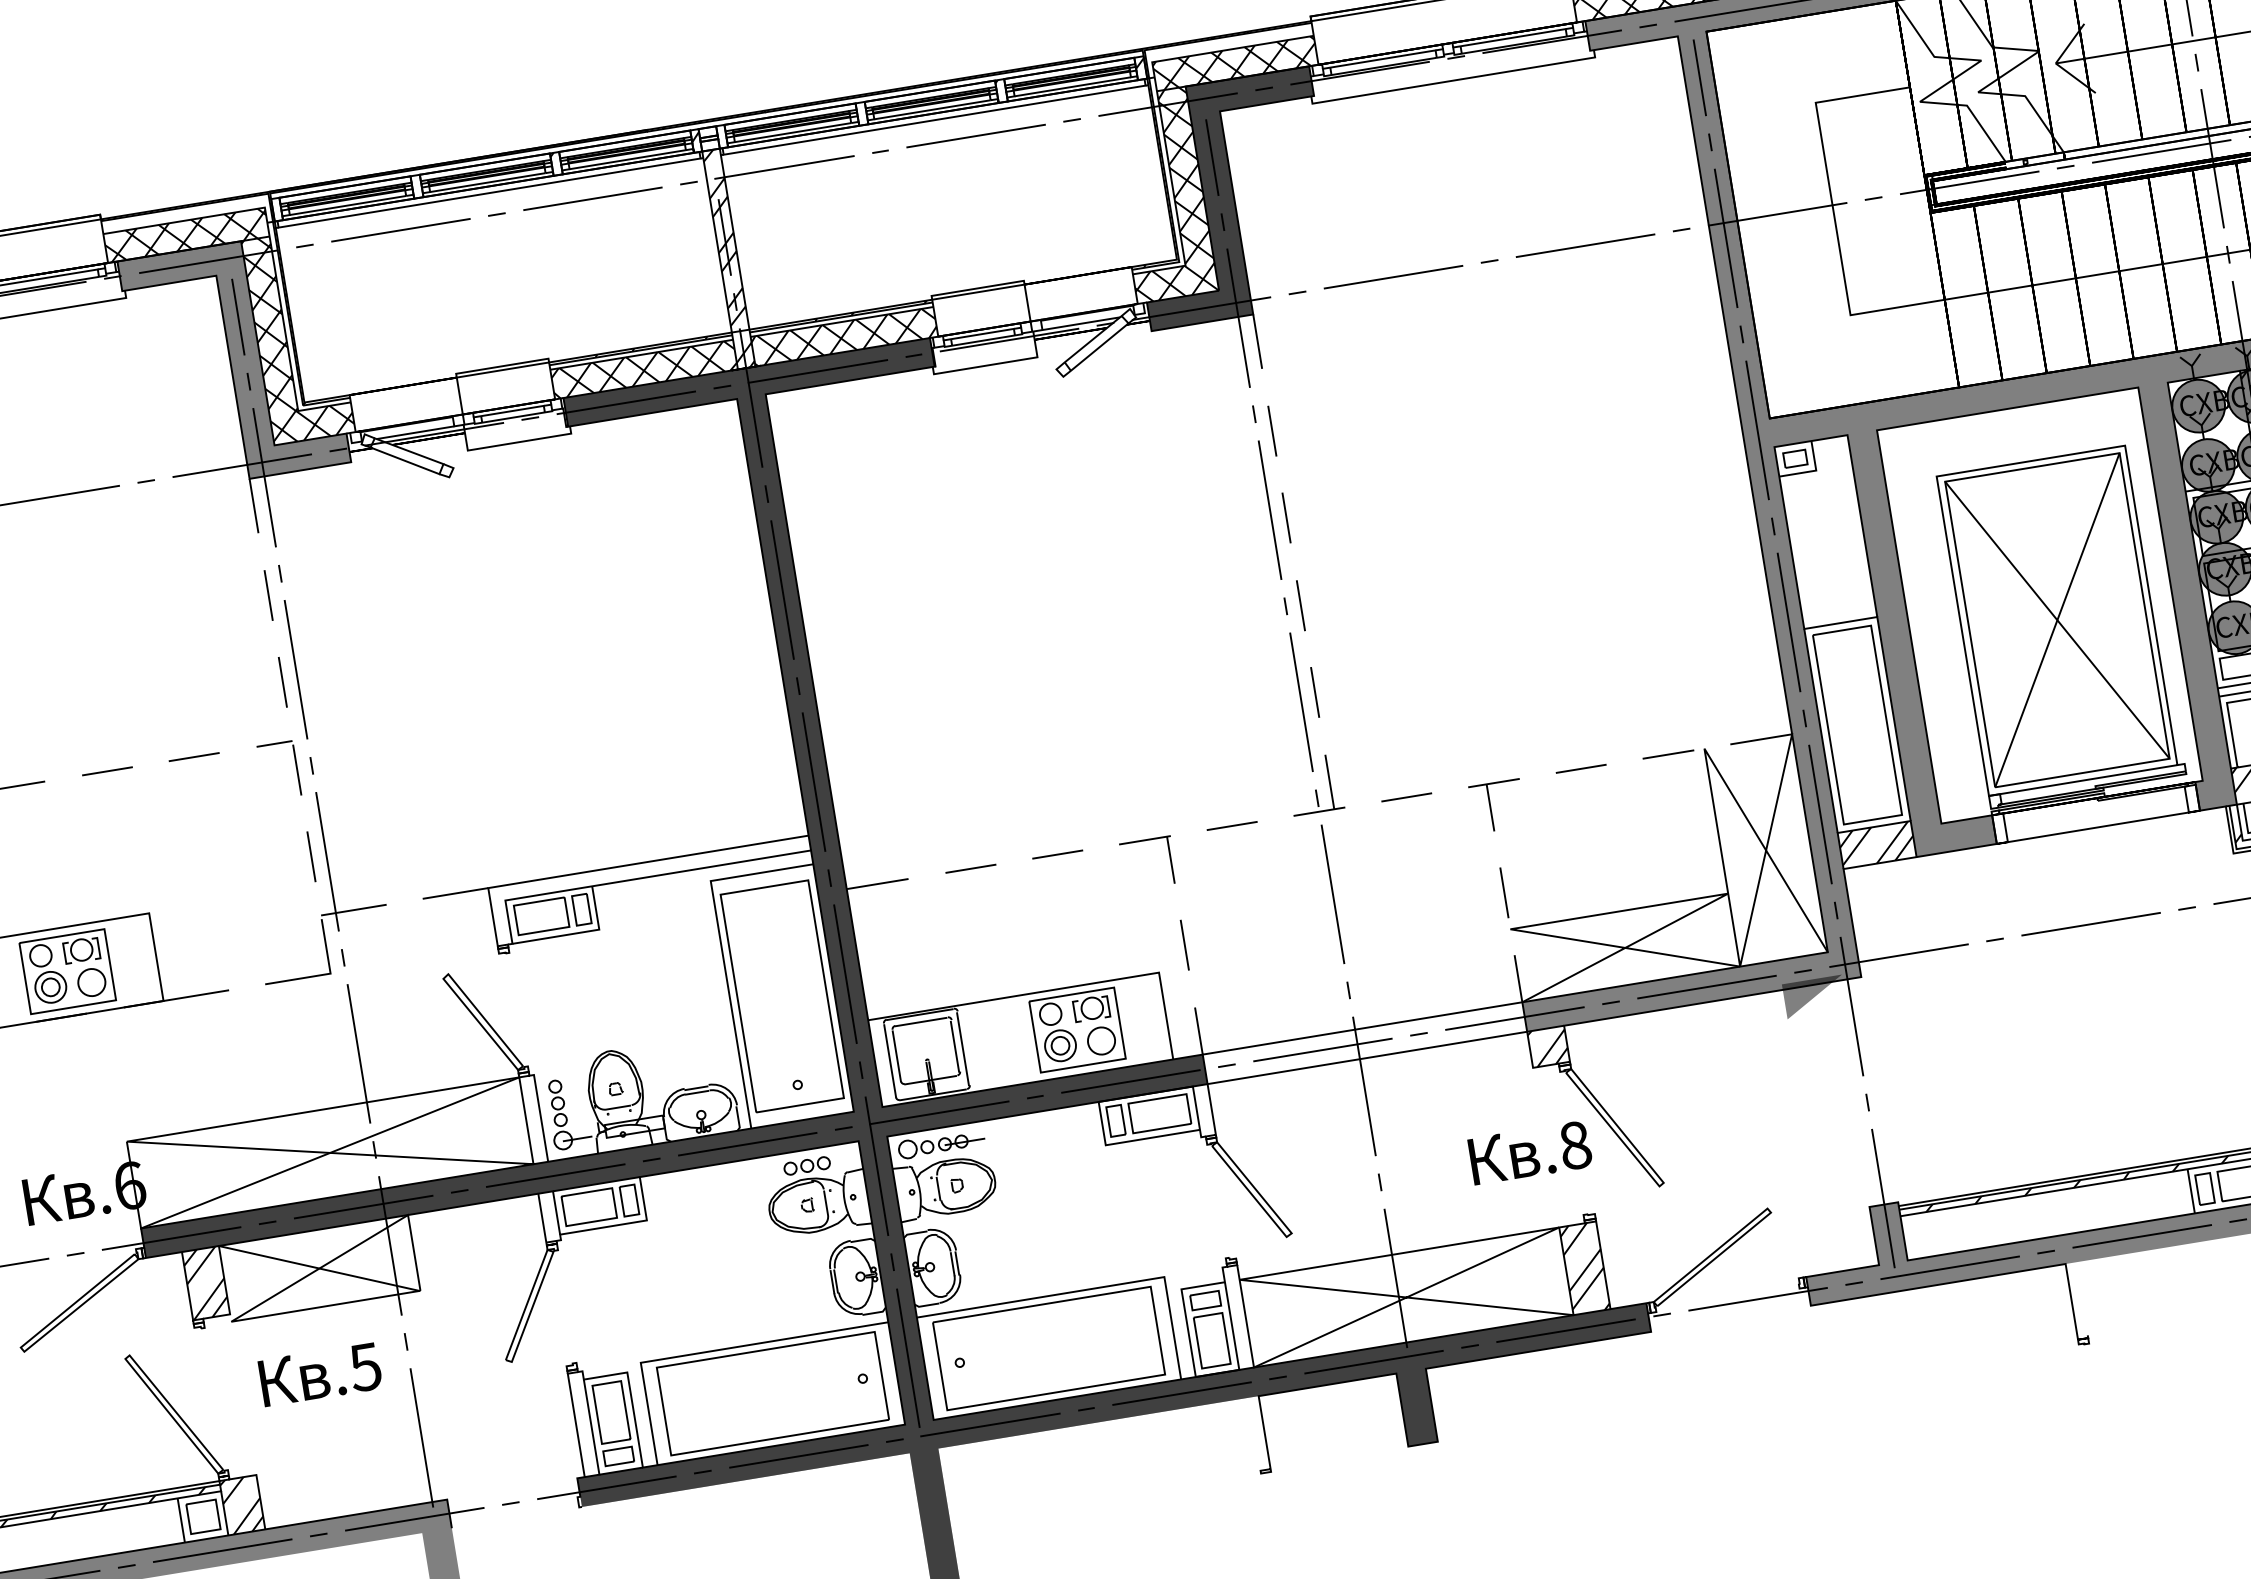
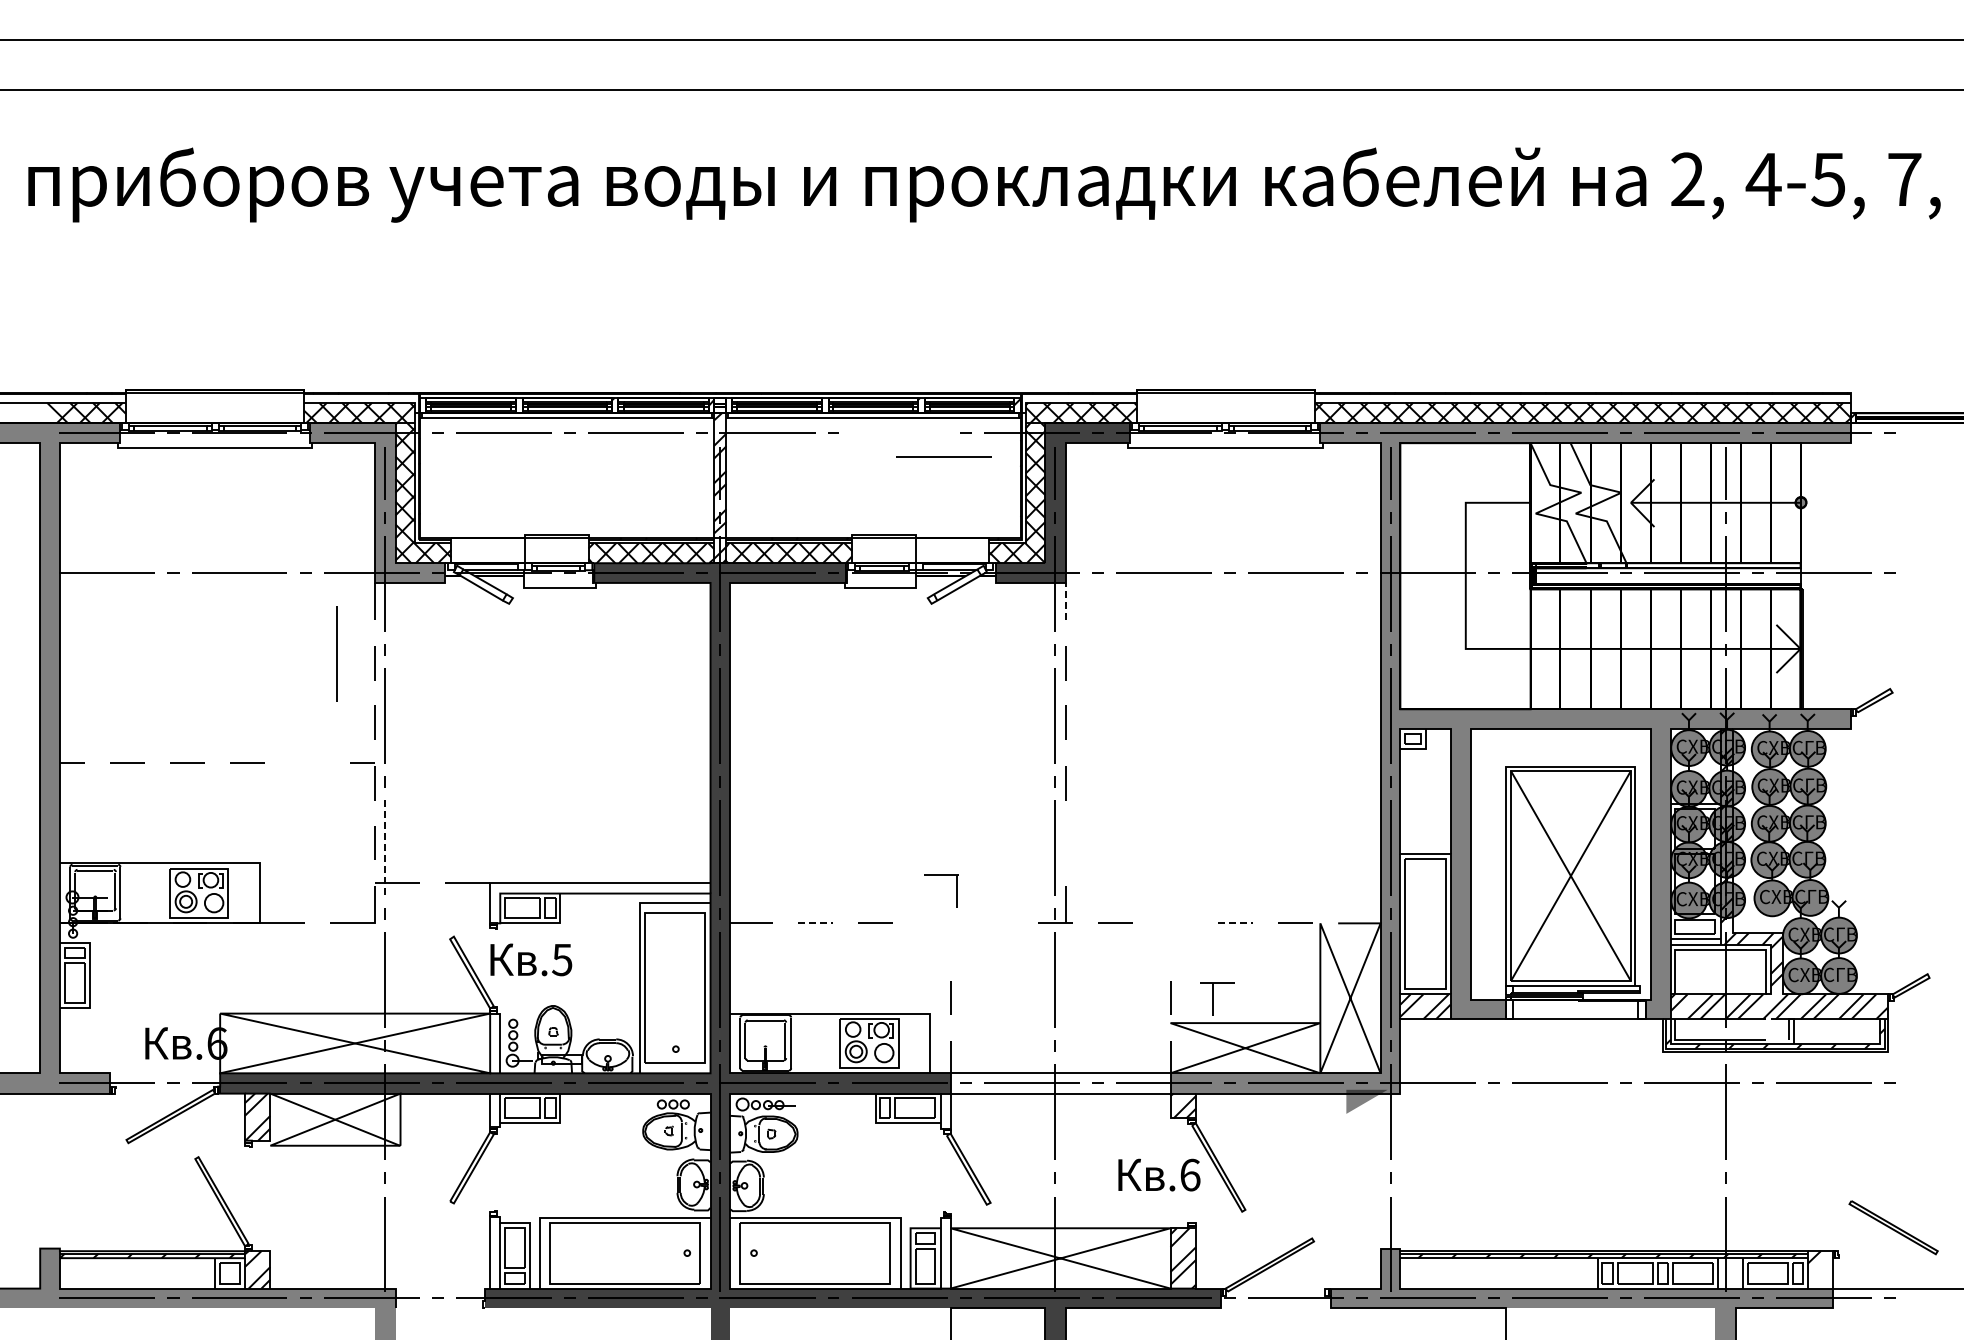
line: (975, 135) -> (943, 456), moved
line: (1257, 341) -> (1065, 601), solid -> dashed
line: (210, 590) -> (336, 653), added
line: (1314, 691) -> (1065, 842), removed
line: (194, 755) -> (307, 762), removed
line: (1582, 768) -> (1236, 923), solid -> dashed
part: (1497, 805) -> (1217, 998), moved
line: (1232, 824) -> (995, 922), removed
part: (1145, 840) -> (941, 875), moved
line: (327, 862) -> (385, 848), solid -> dashed
line: (970, 869) -> (815, 923), solid -> dashed
text: (1575, 1144) -> (1190, 1174), .8 -> .6
text: (320, 1373) -> (531, 959), moved

